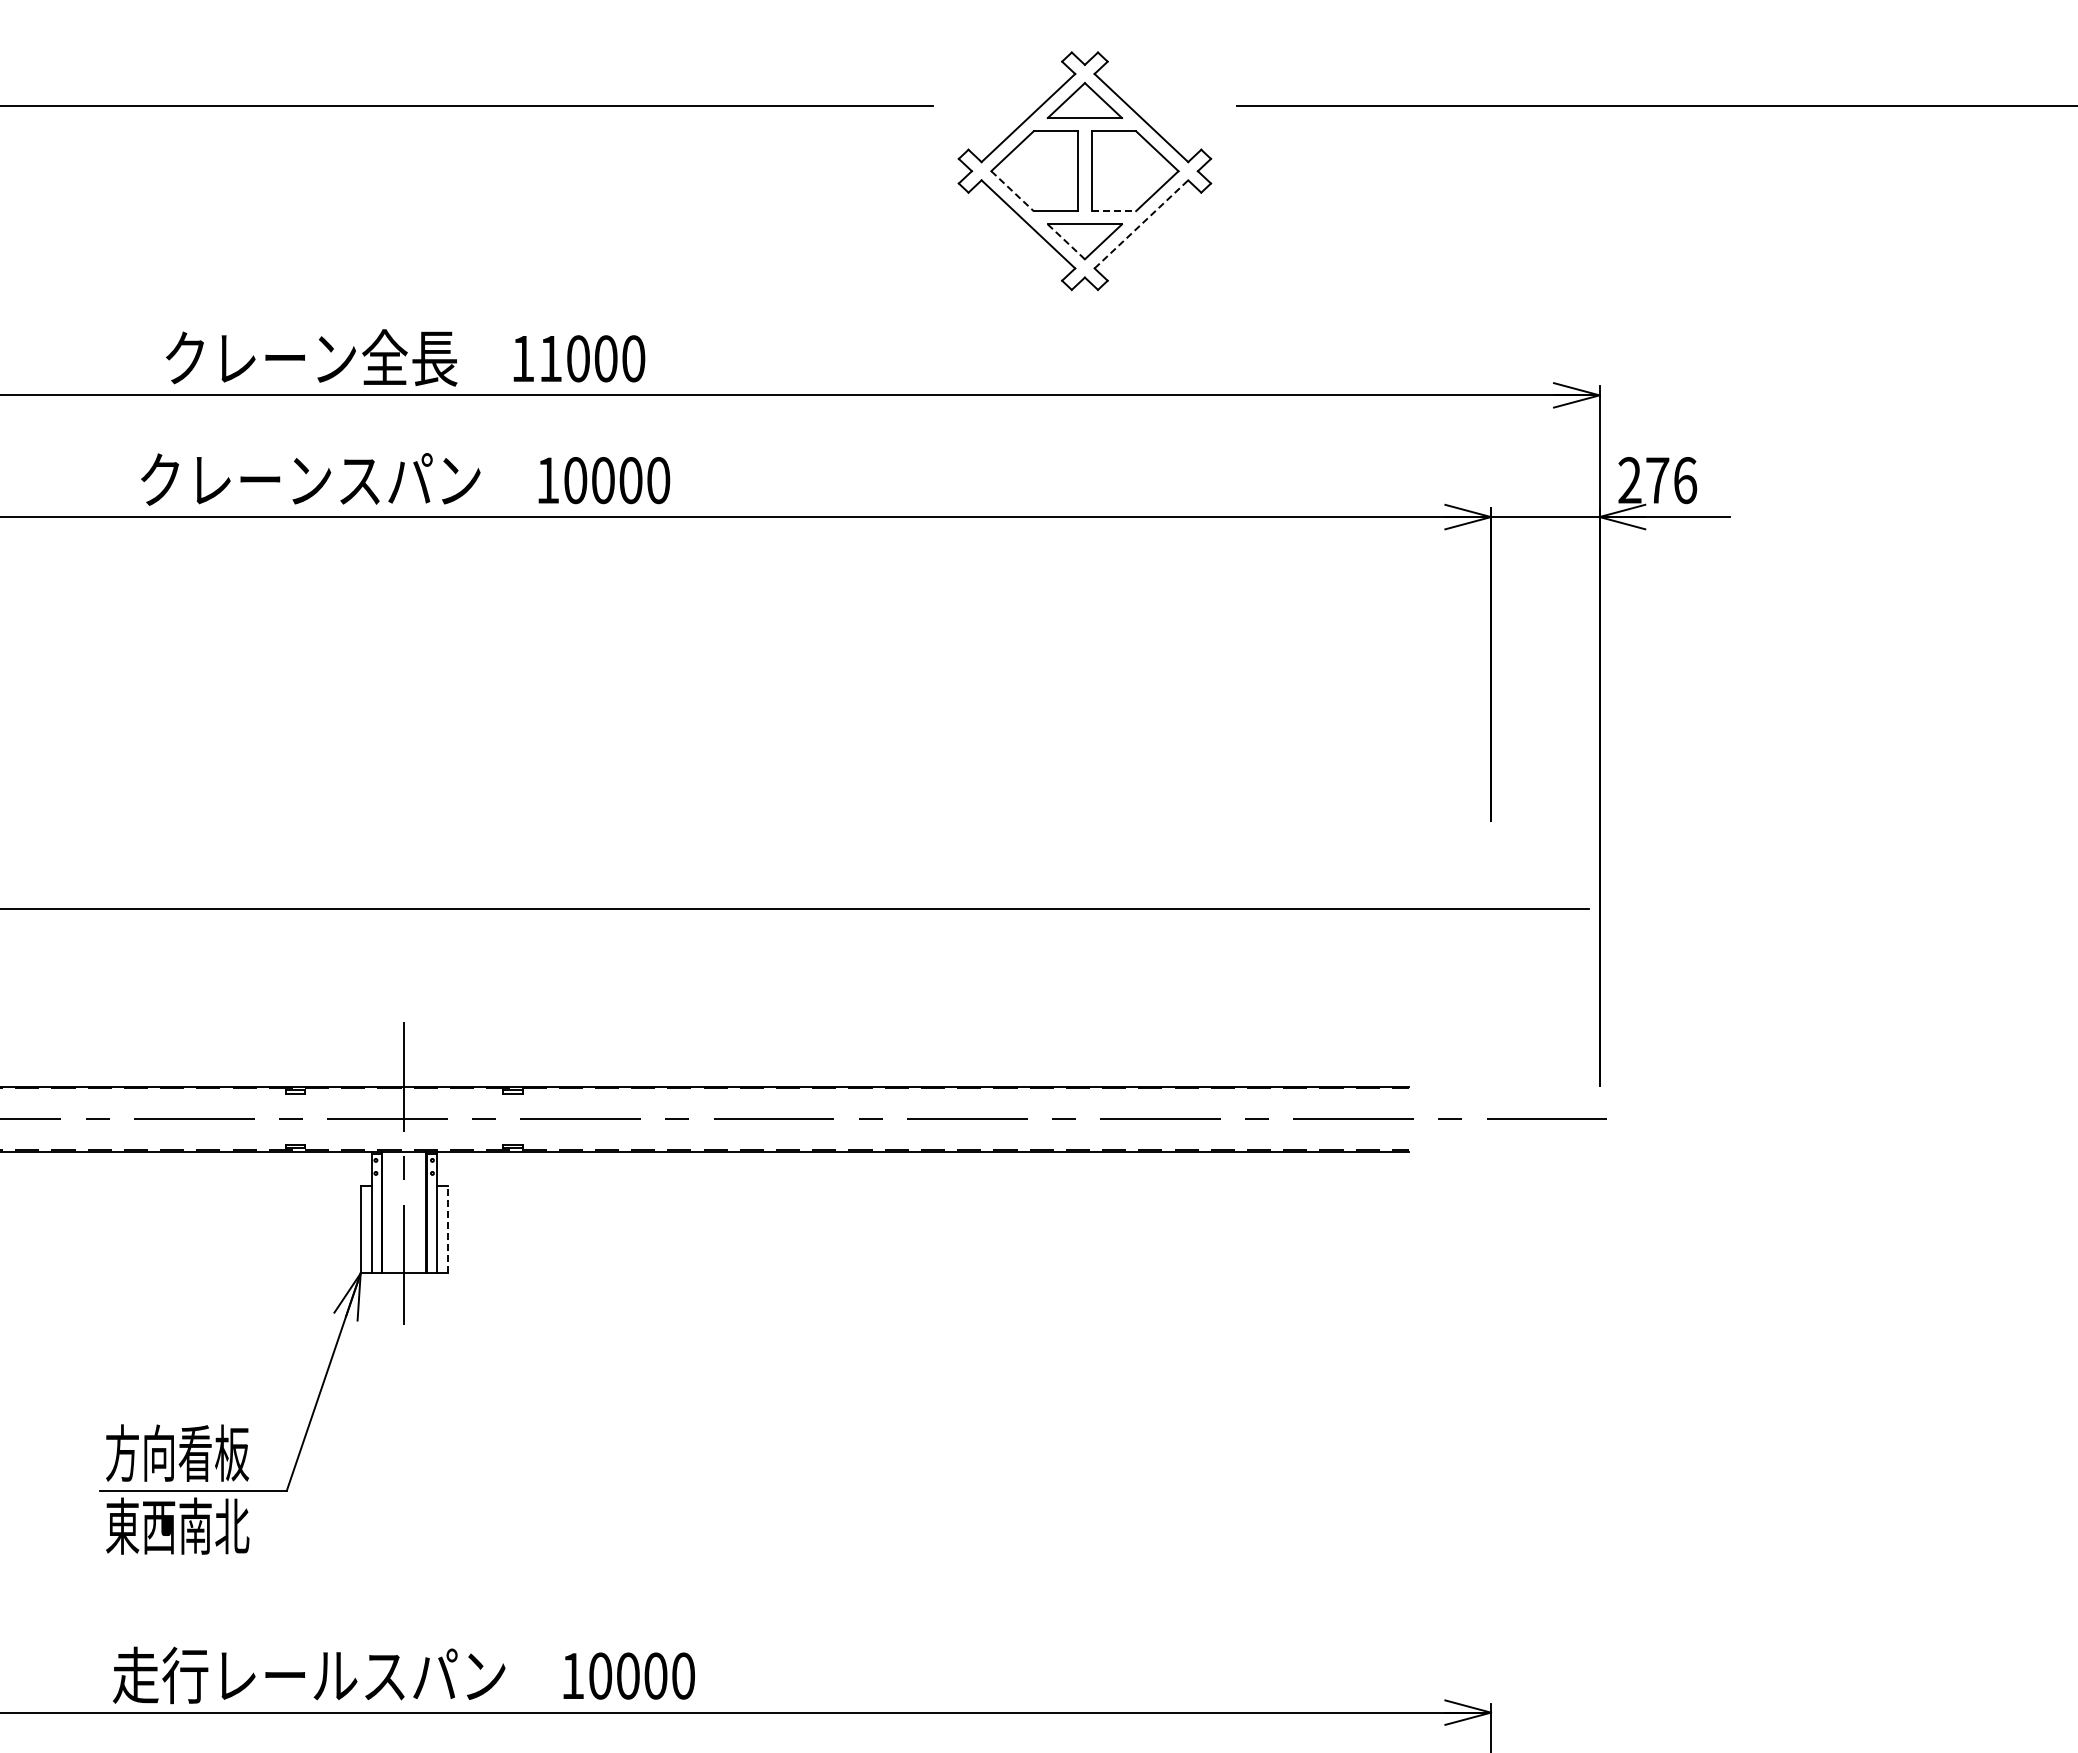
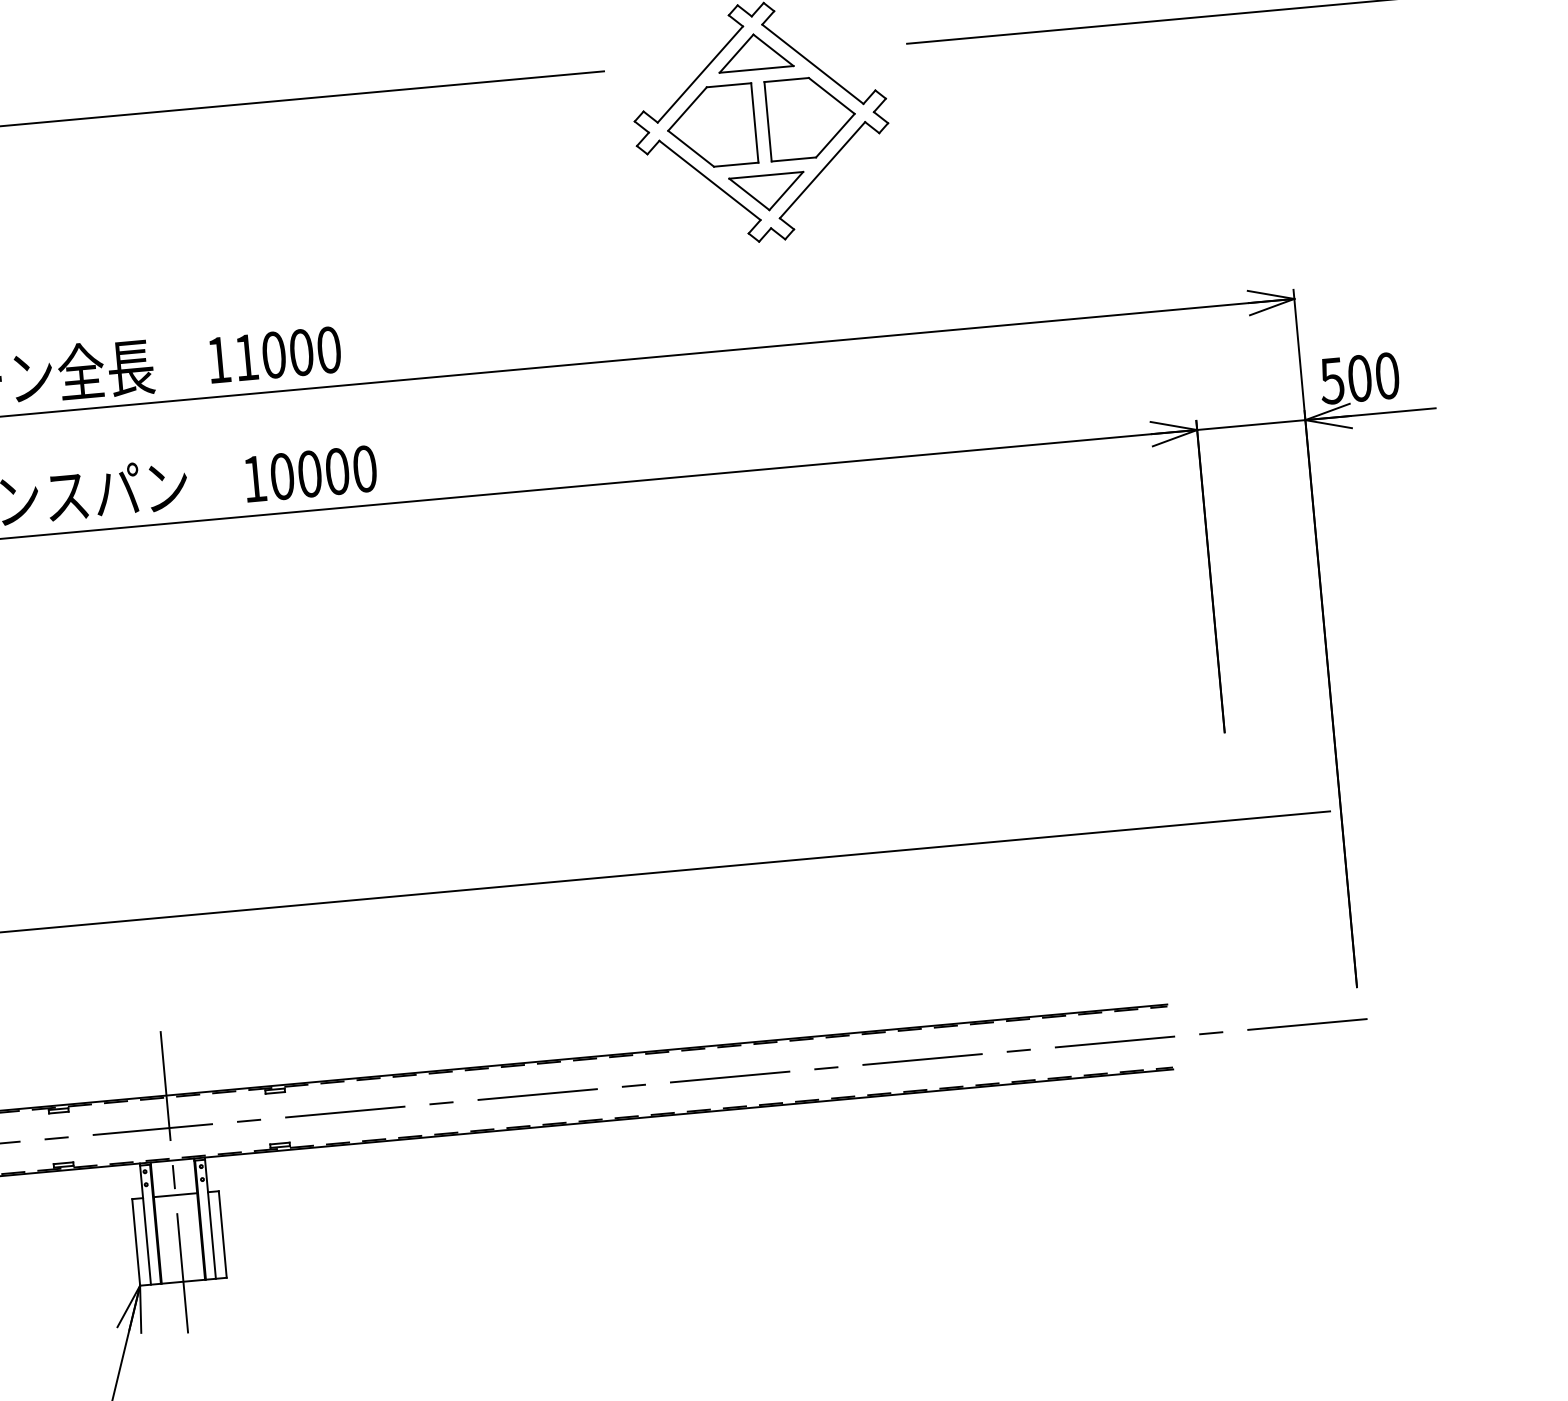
line: (1012, 191) -> (691, 149), dashed -> solid
line: (1114, 211) -> (794, 159), dashed -> solid
line: (1141, 224) -> (822, 170), dashed -> solid
line: (1066, 242) -> (749, 195), dashed -> solid
text: (1657, 480) -> (1359, 378), 276 -> 500
line: (403, 1186) -> (174, 1195), added
line: (447, 1229) -> (222, 1234), dashed -> solid

